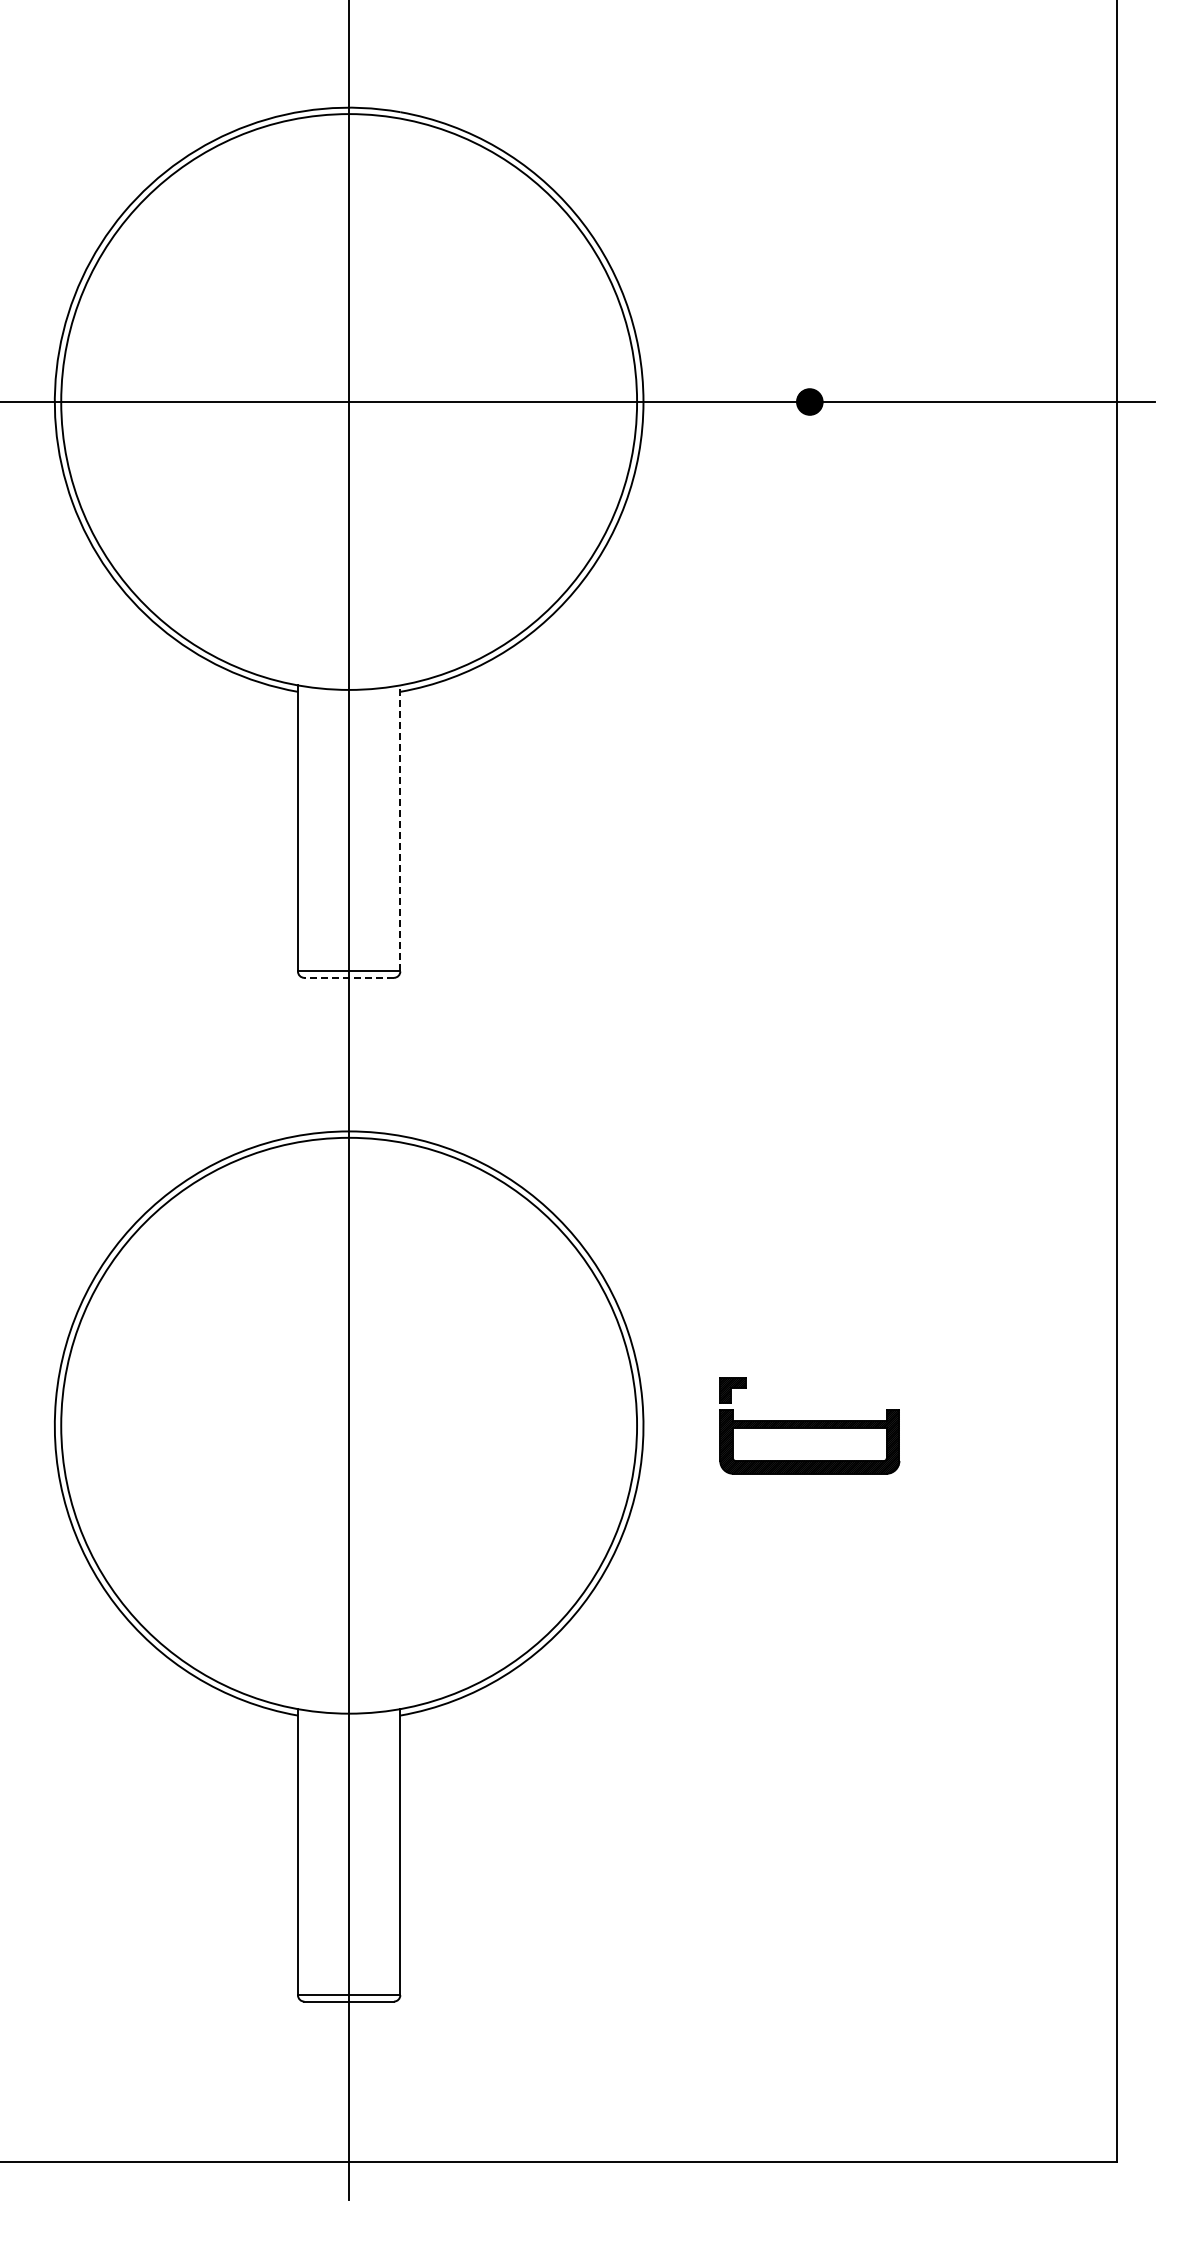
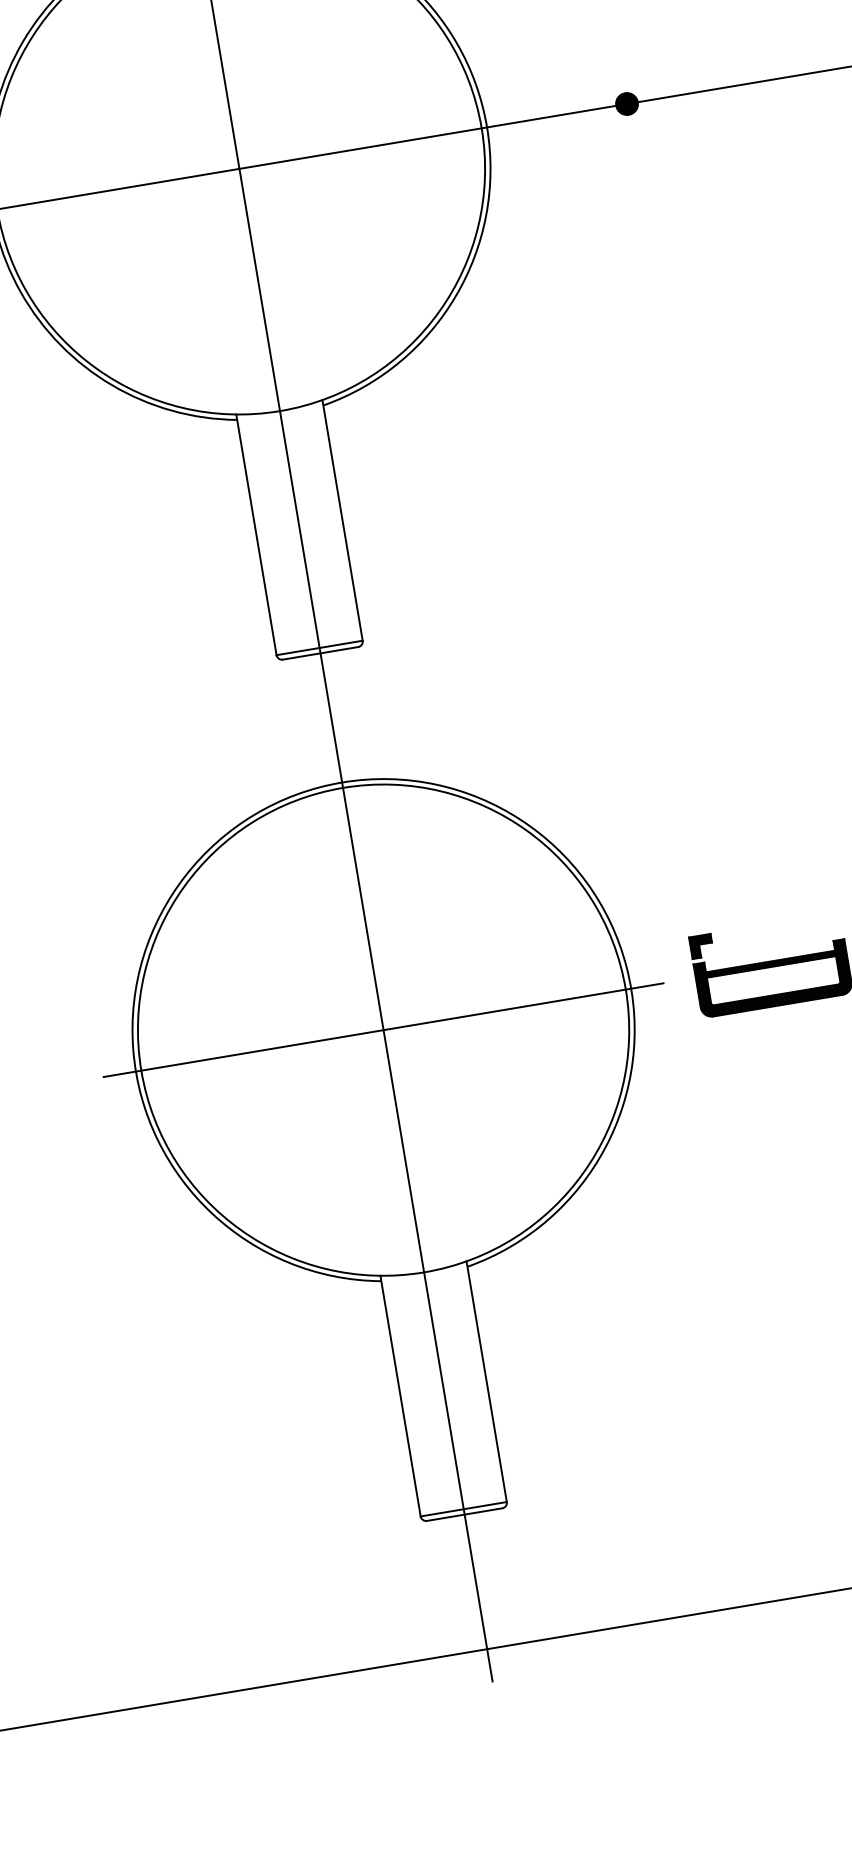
line: (400, 827) -> (342, 519), dashed -> solid
line: (349, 977) -> (320, 652), dashed -> solid
line: (348, 1425) -> (382, 1030), added

